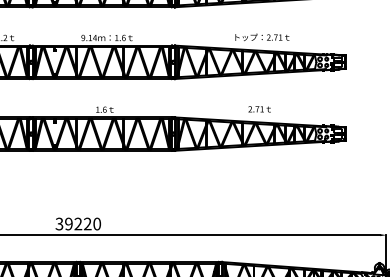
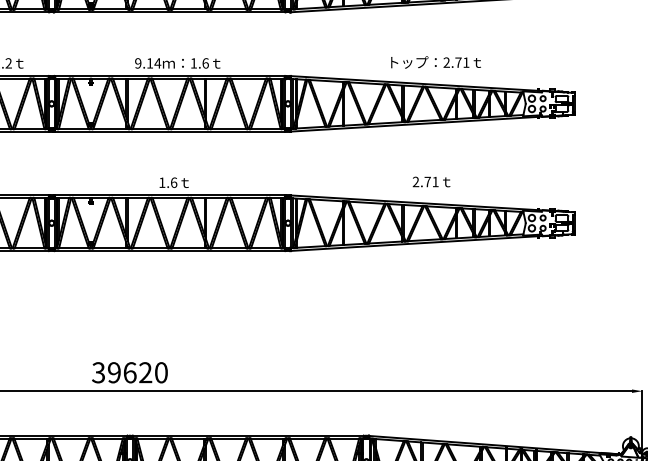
text: (78, 223) -> (130, 371), 39220 -> 39620

